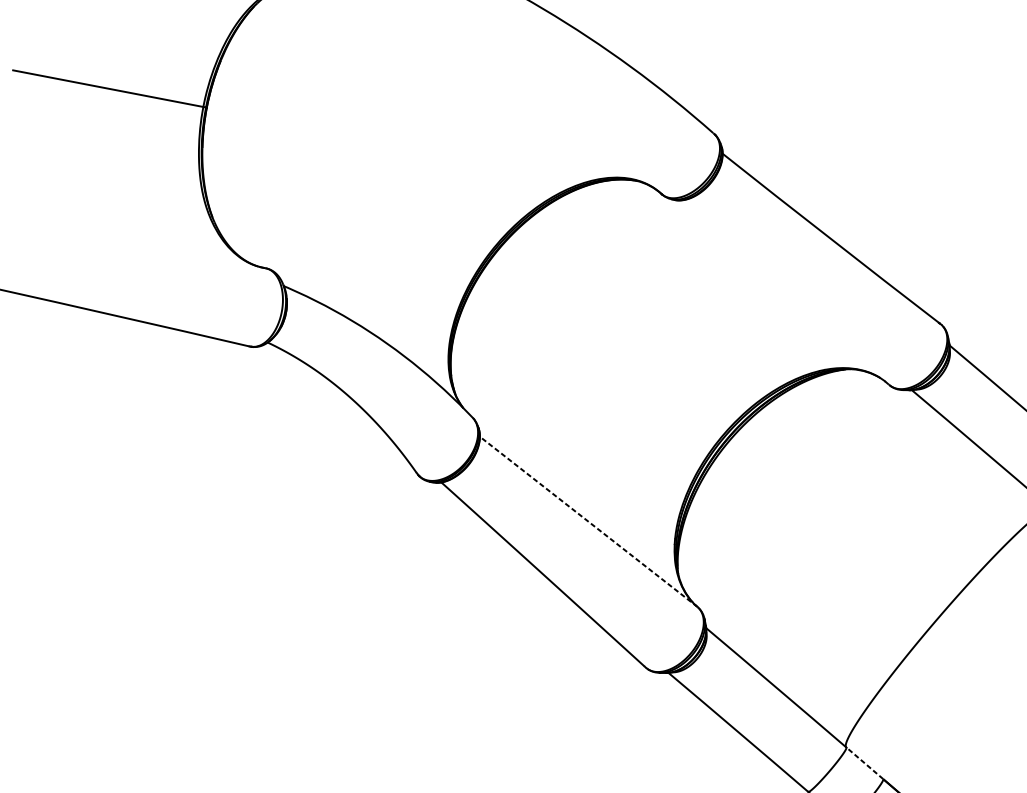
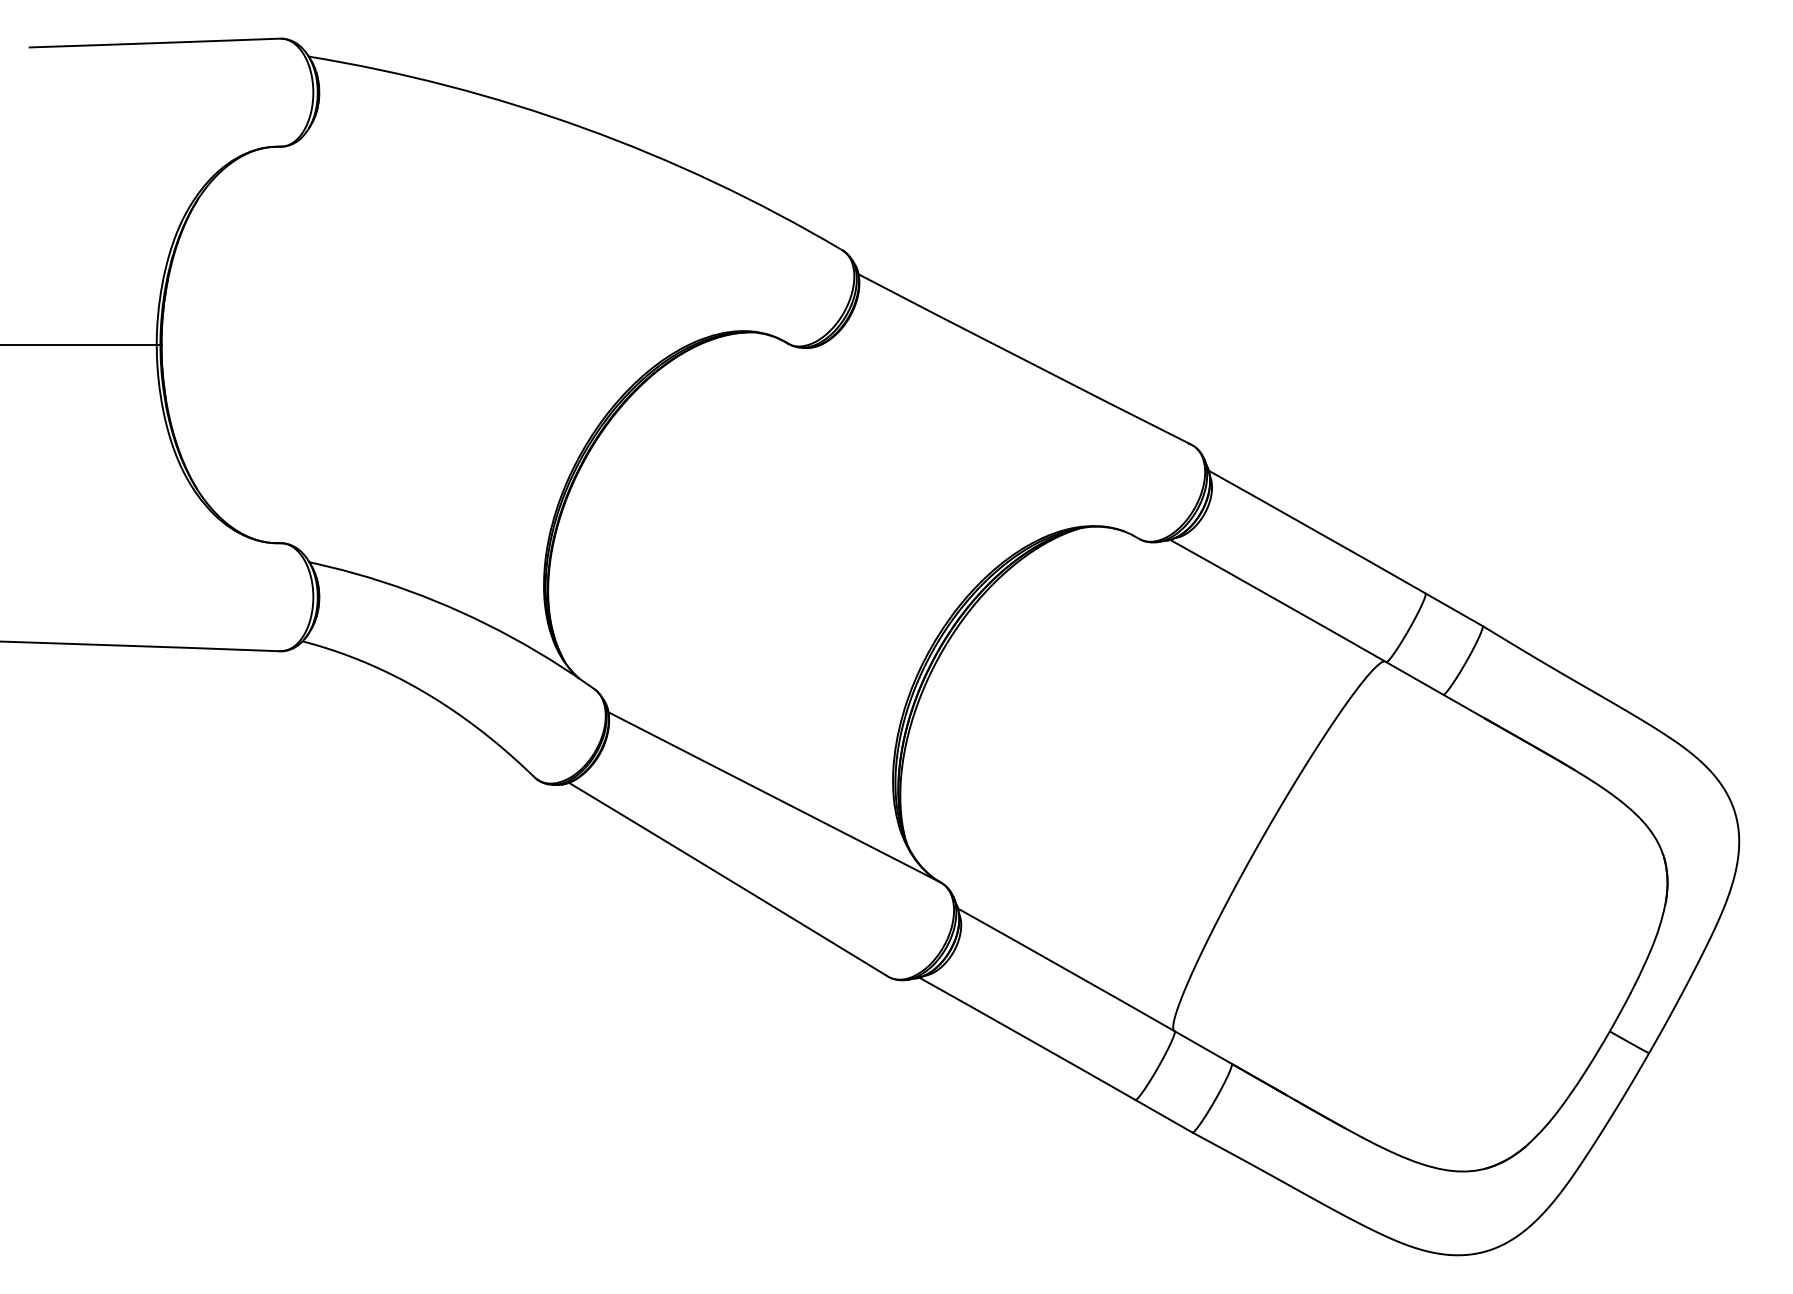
line: (588, 521) -> (774, 797), dashed -> solid
line: (865, 763) -> (1203, 1047), dashed -> solid

